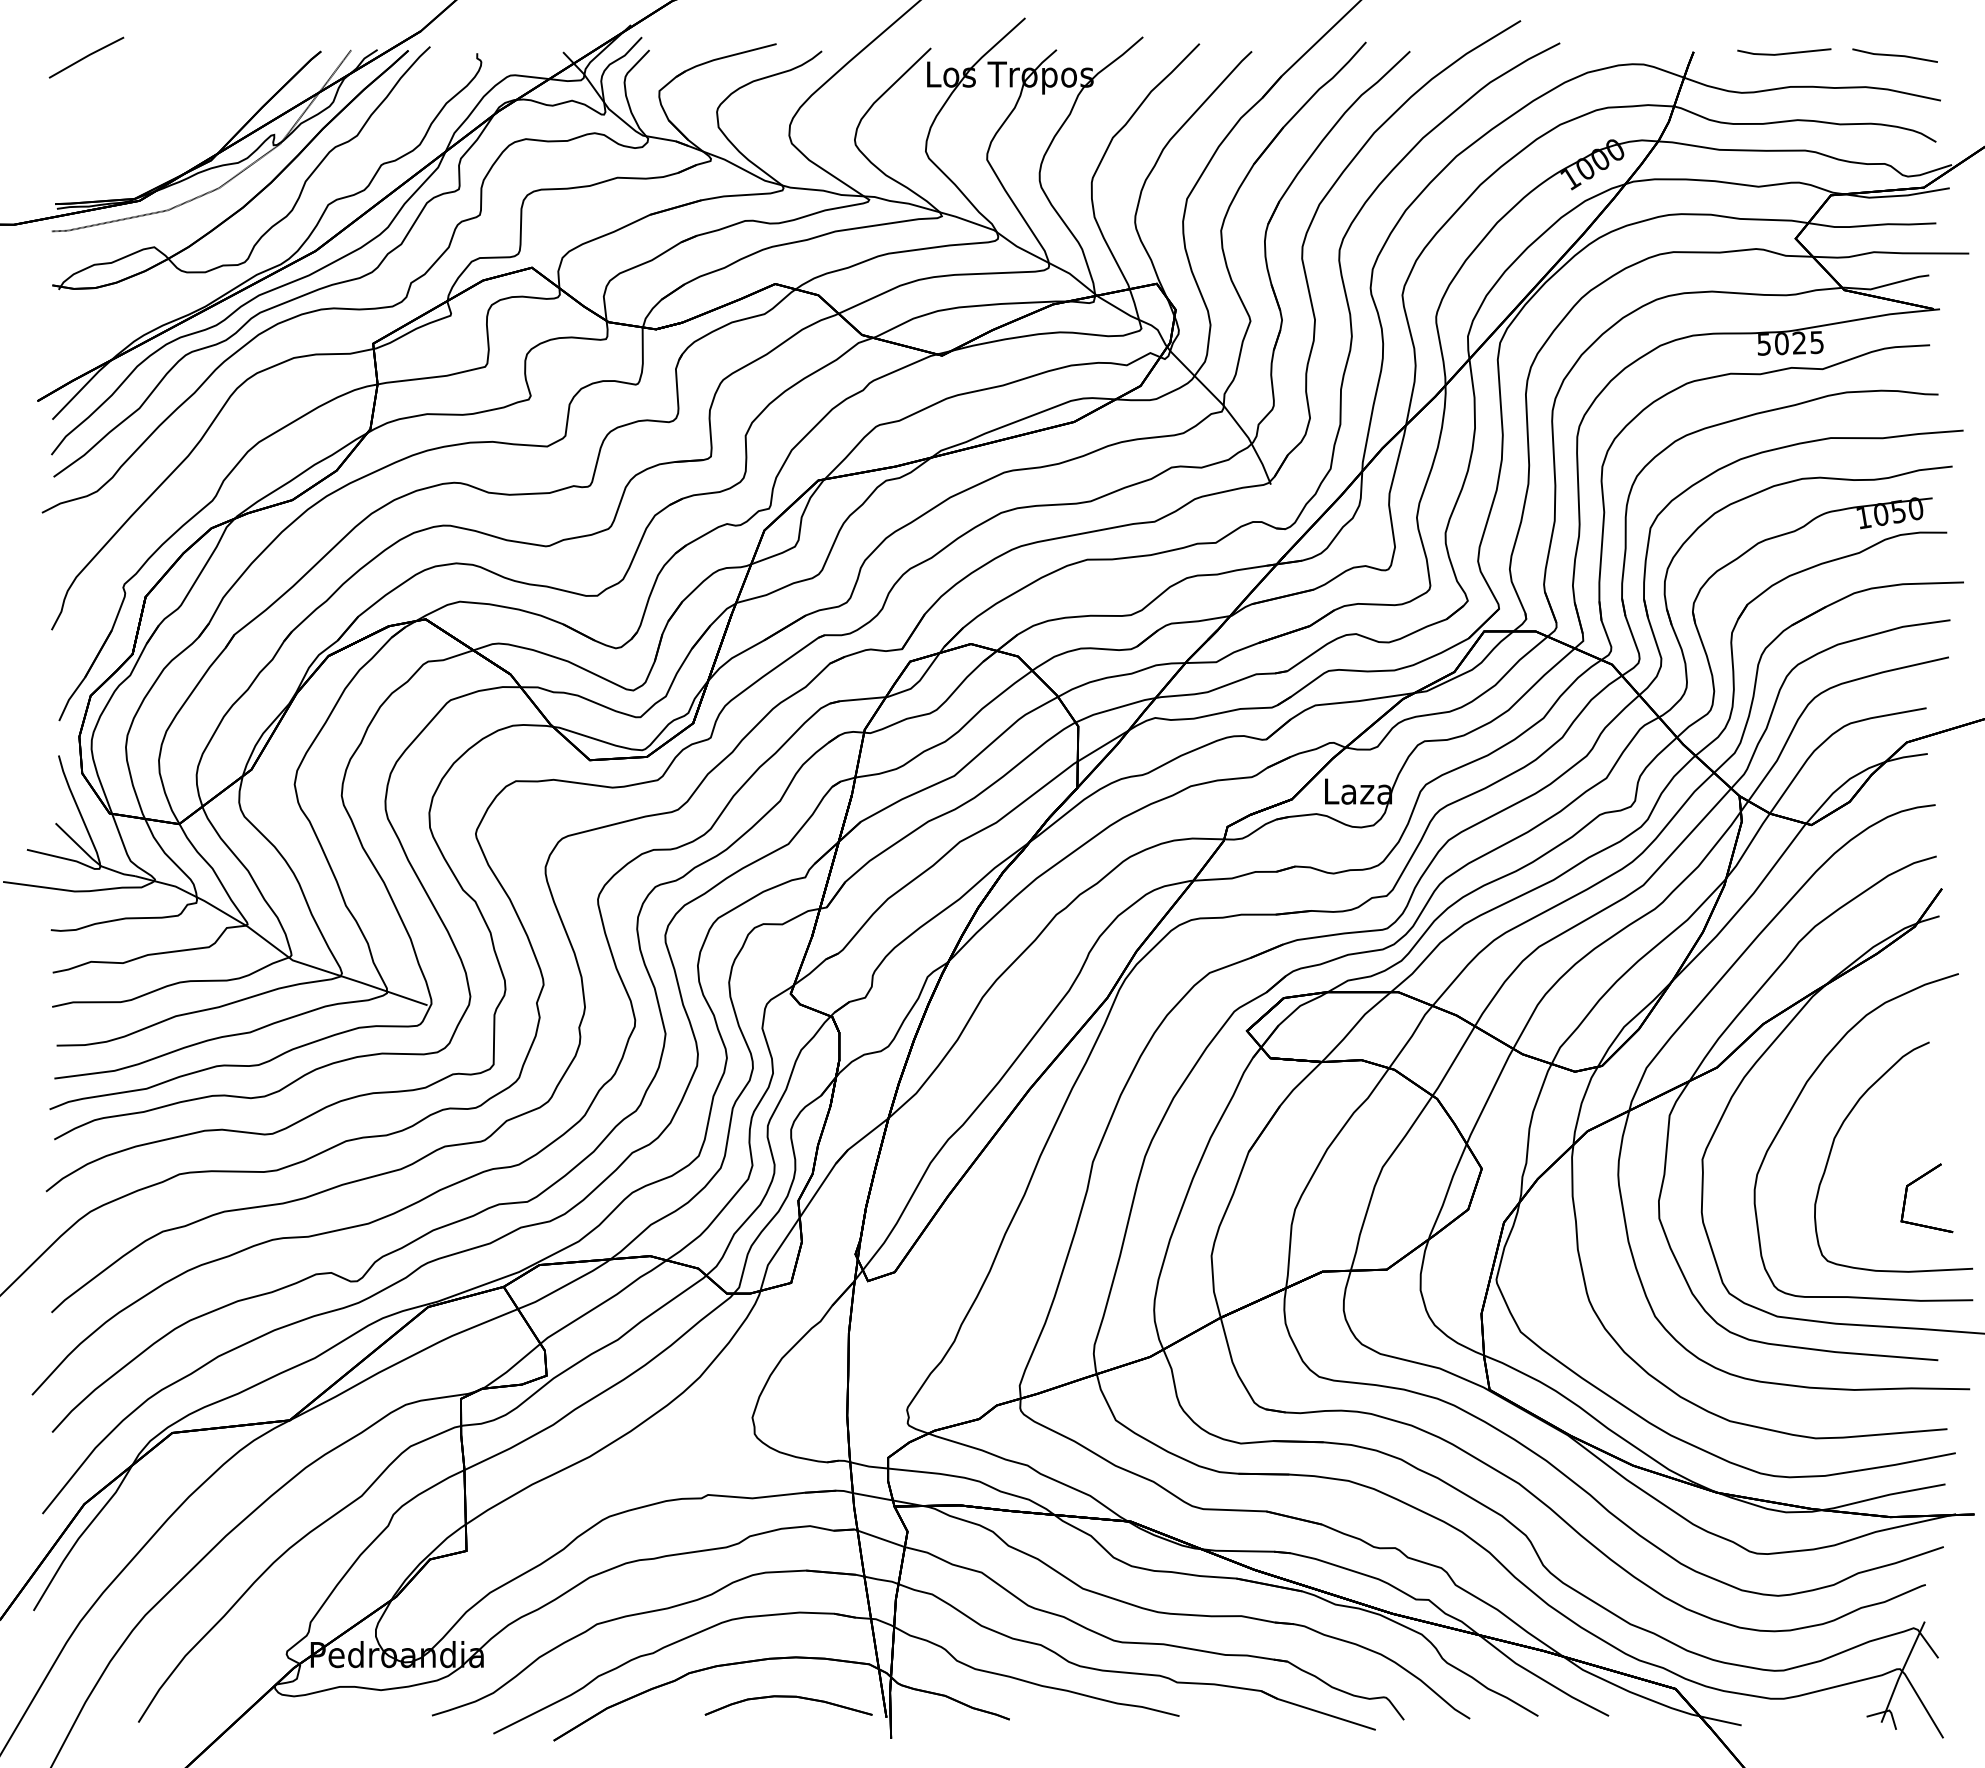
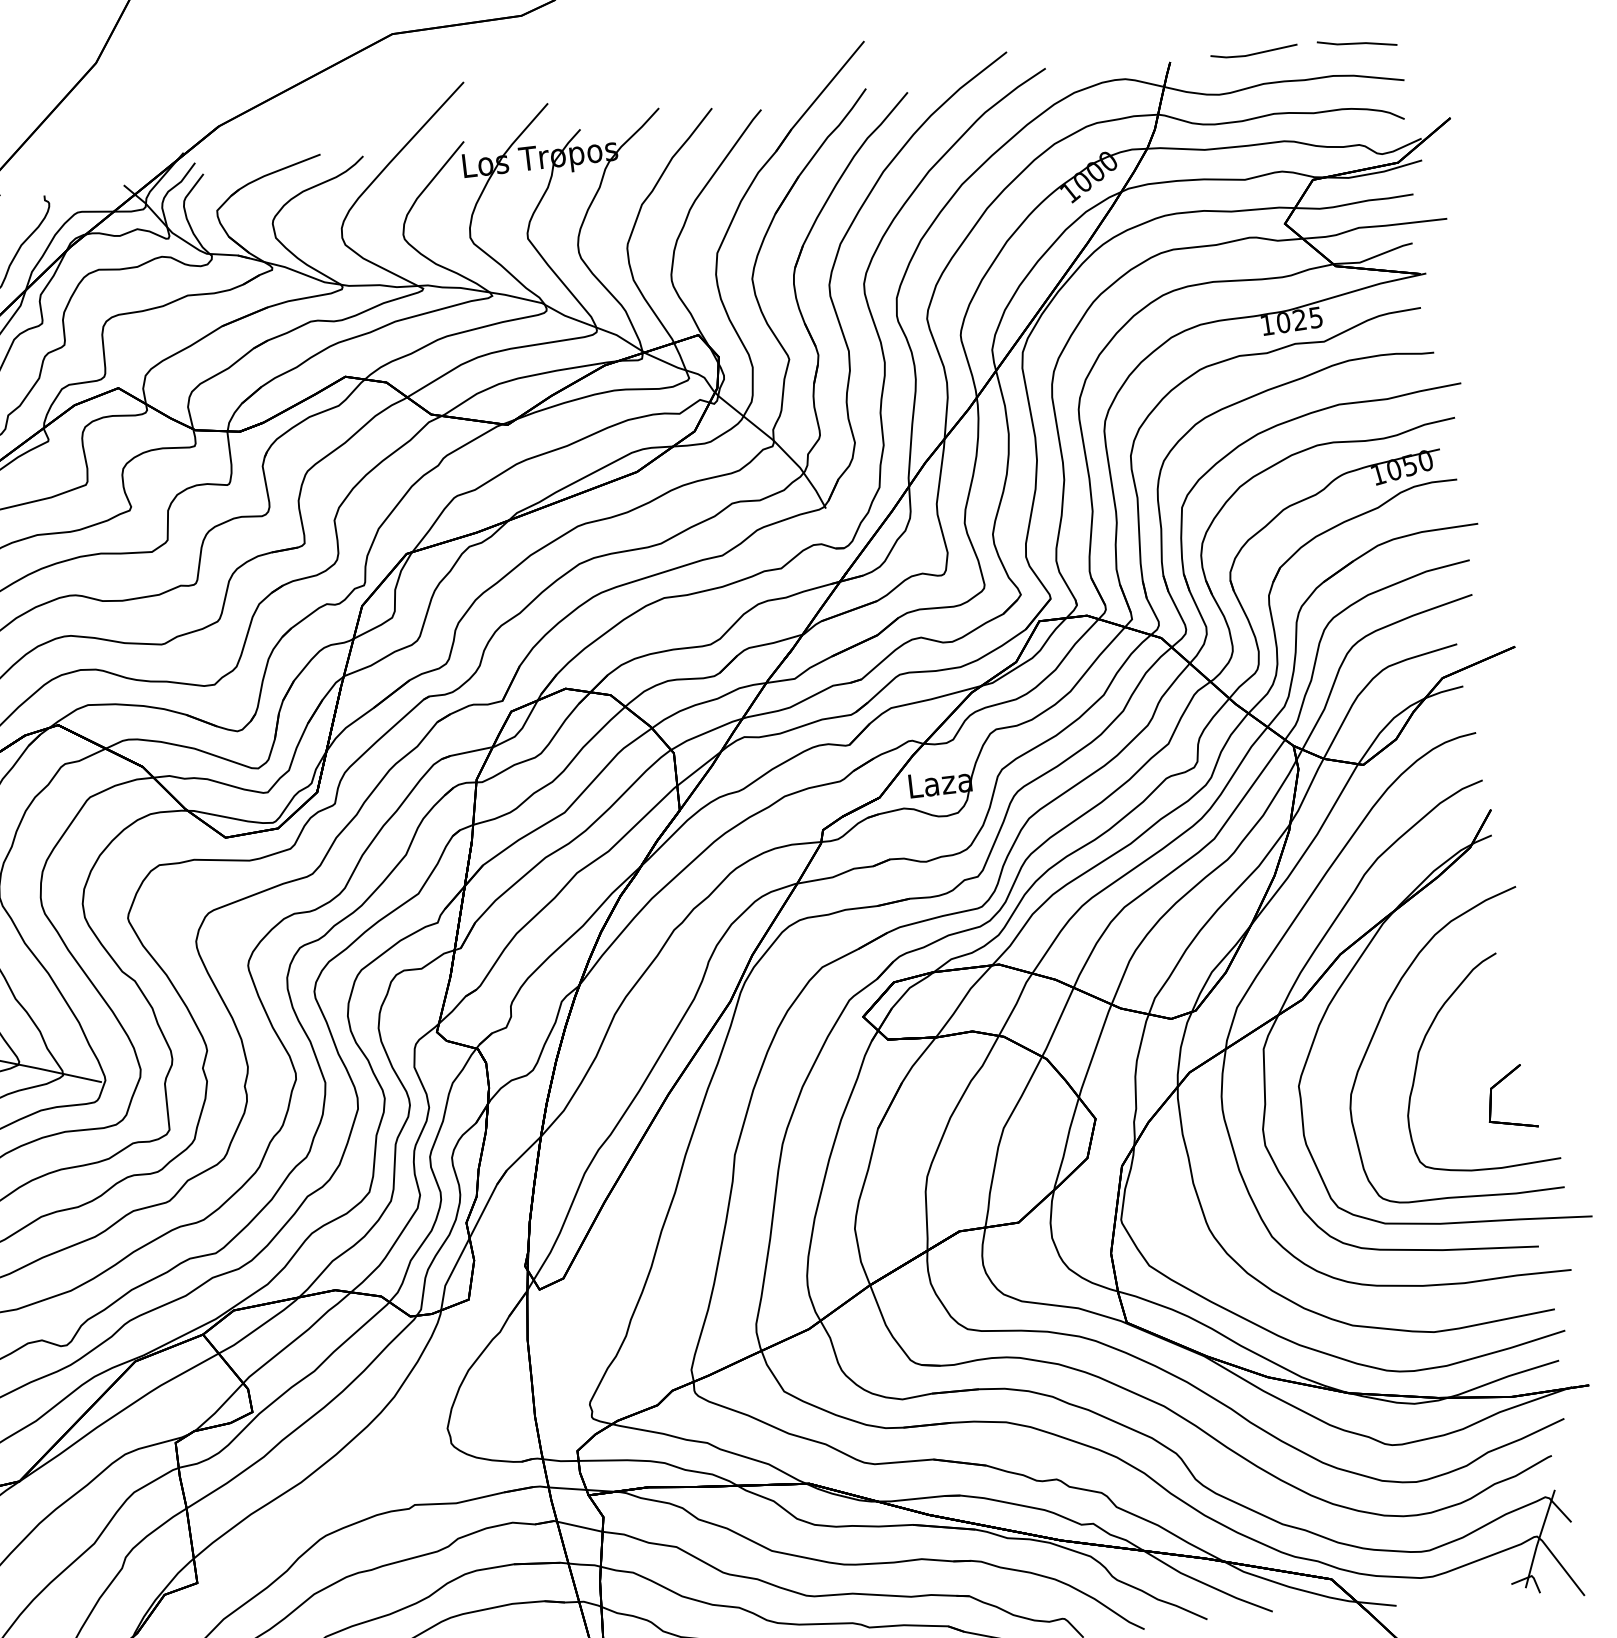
text: (1763, 344) -> (1266, 325), 5025 -> 1025

